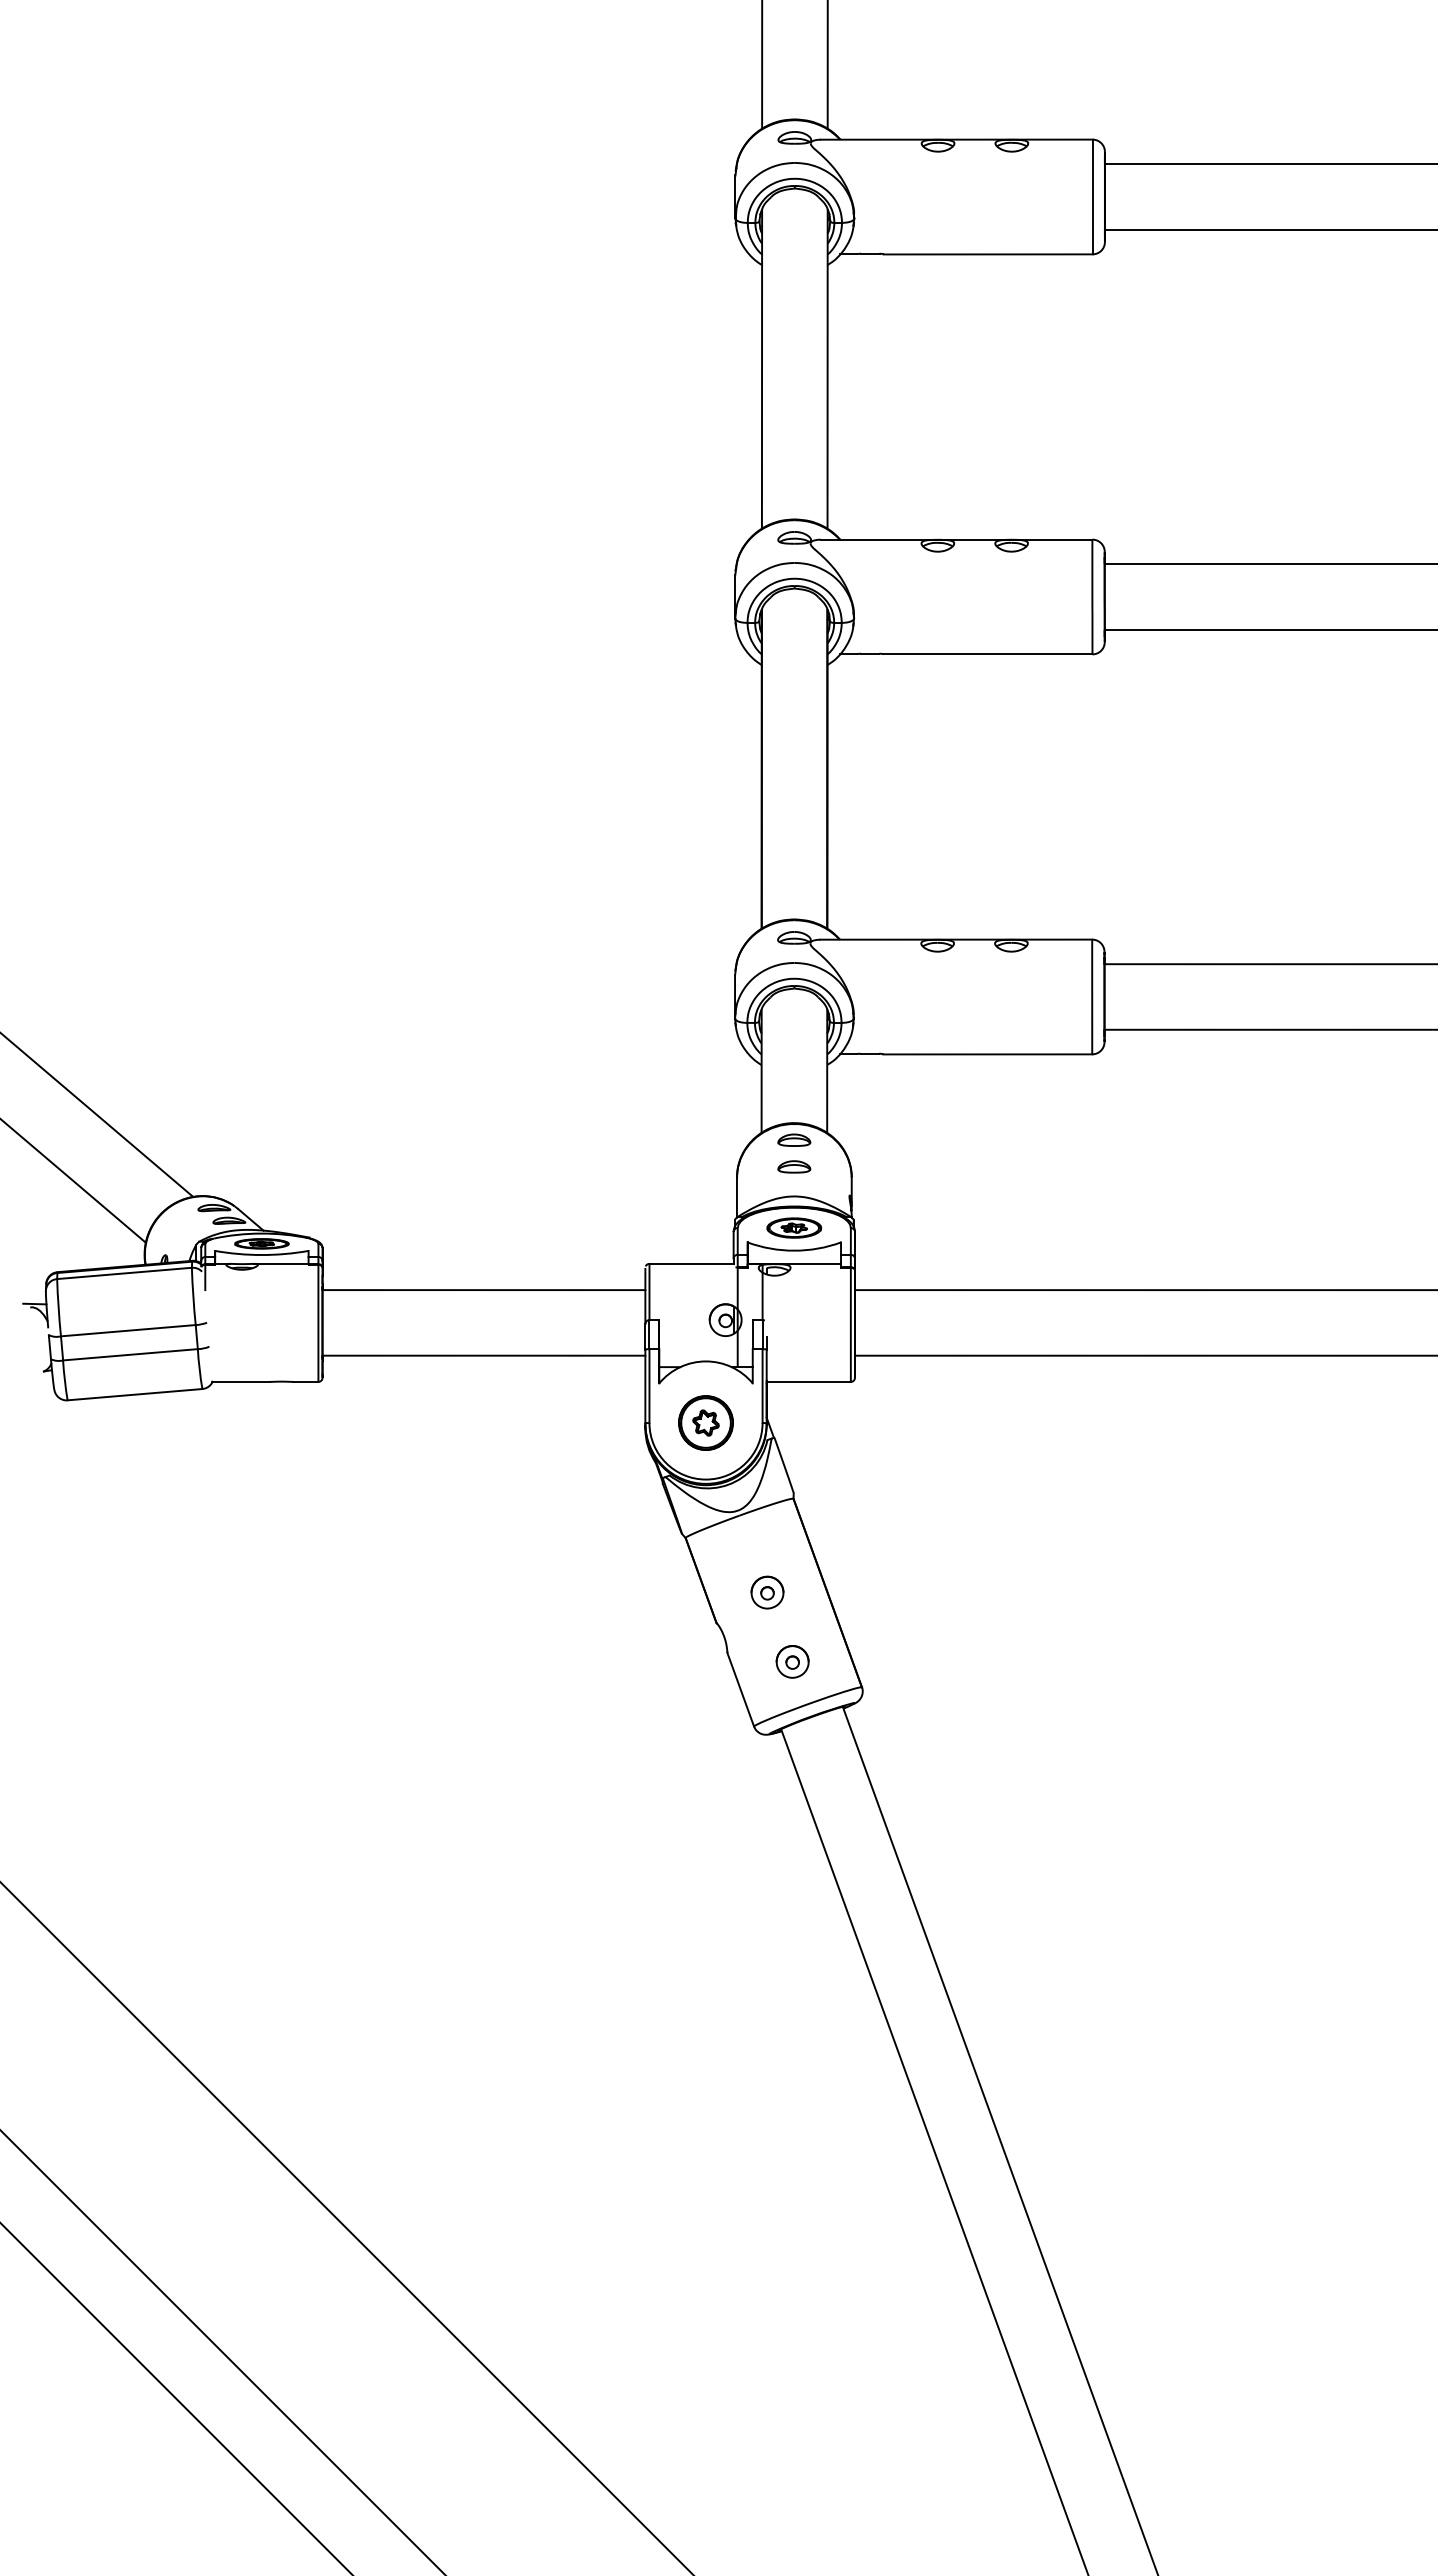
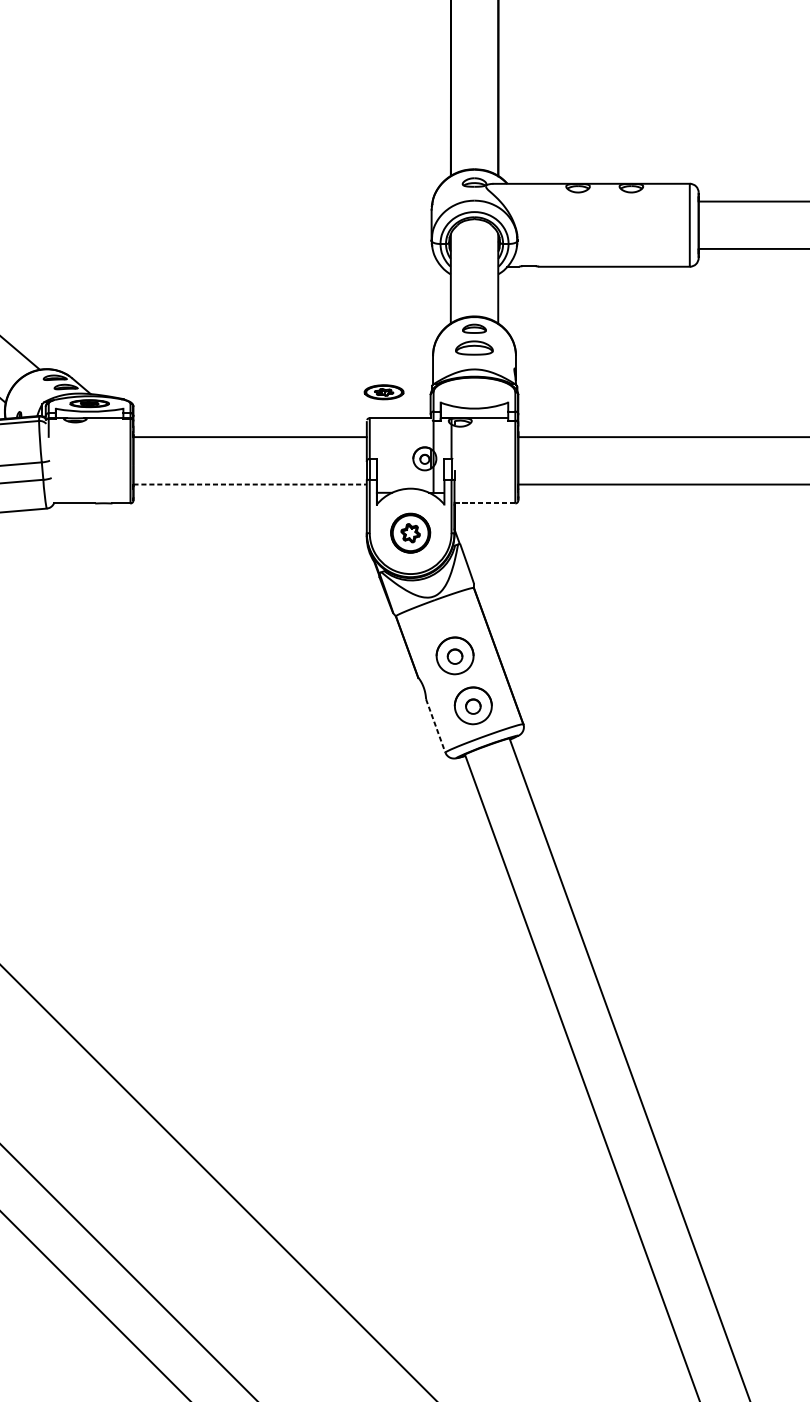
part: (794, 1166) -> (474, 347), size x1.6
part: (794, 1227) -> (384, 391), moved
line: (484, 1355) -> (250, 484), solid -> dashed
line: (809, 1381) -> (485, 503), solid -> dashed
part: (767, 1592) -> (455, 655), size x1.6
part: (792, 1661) -> (473, 705), size x1.6
line: (740, 1690) -> (435, 726), solid -> dashed

